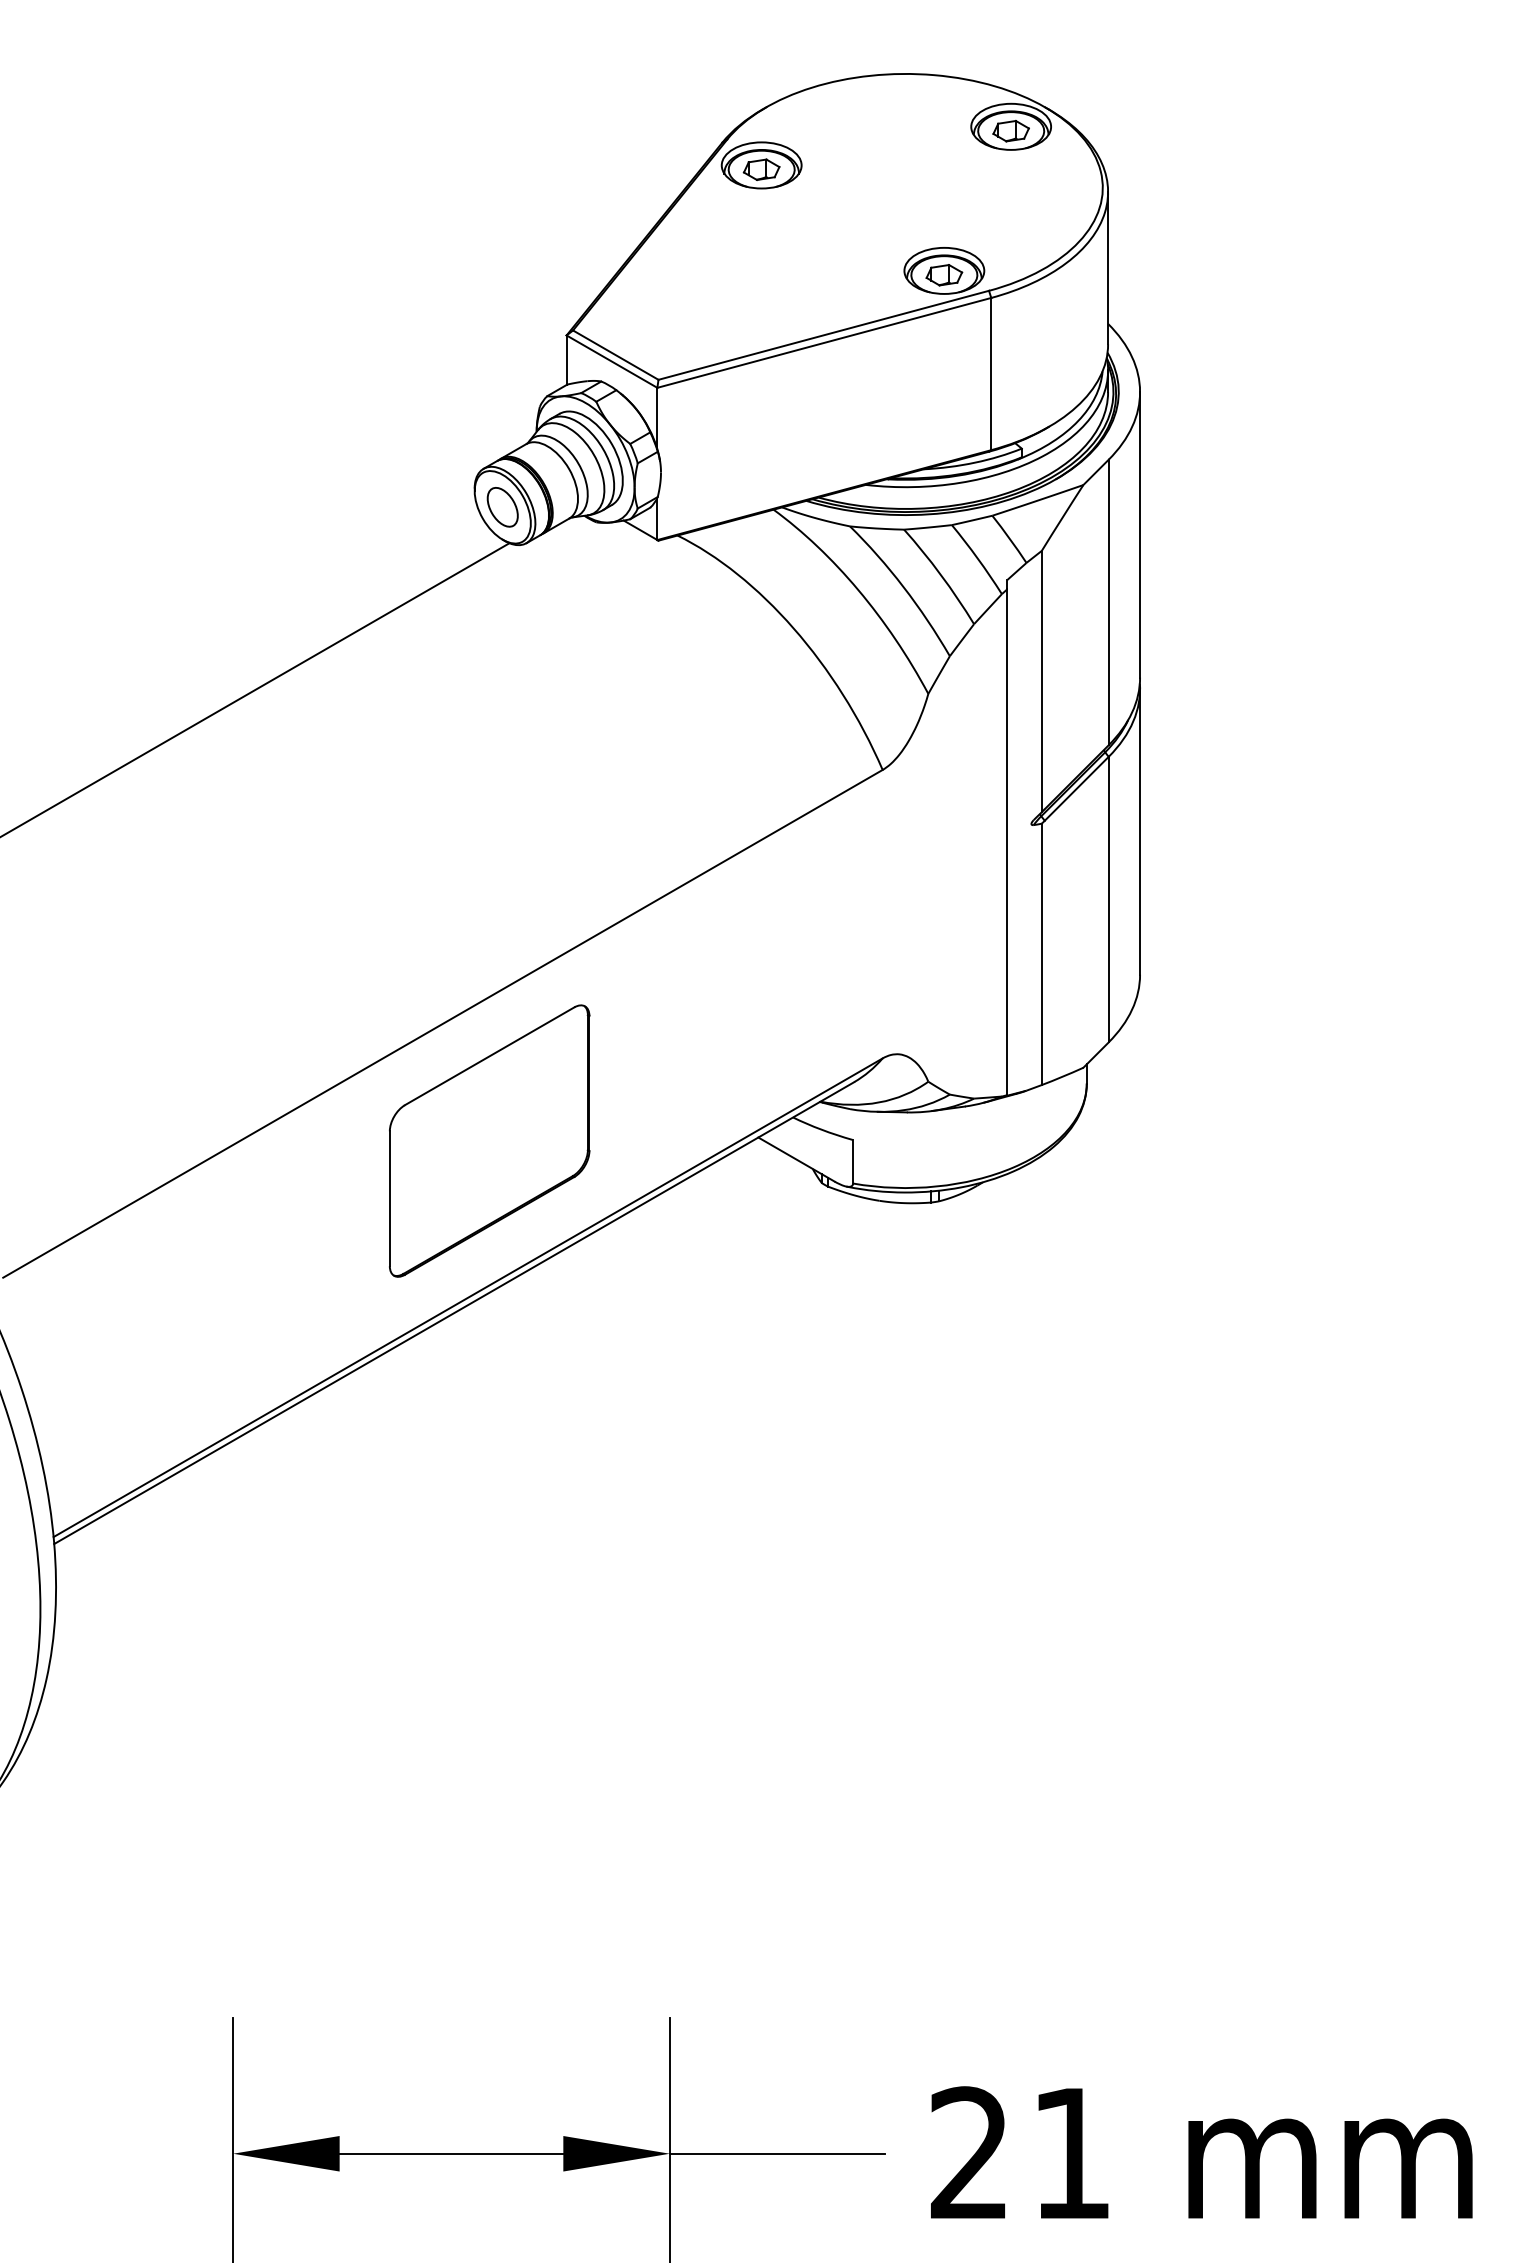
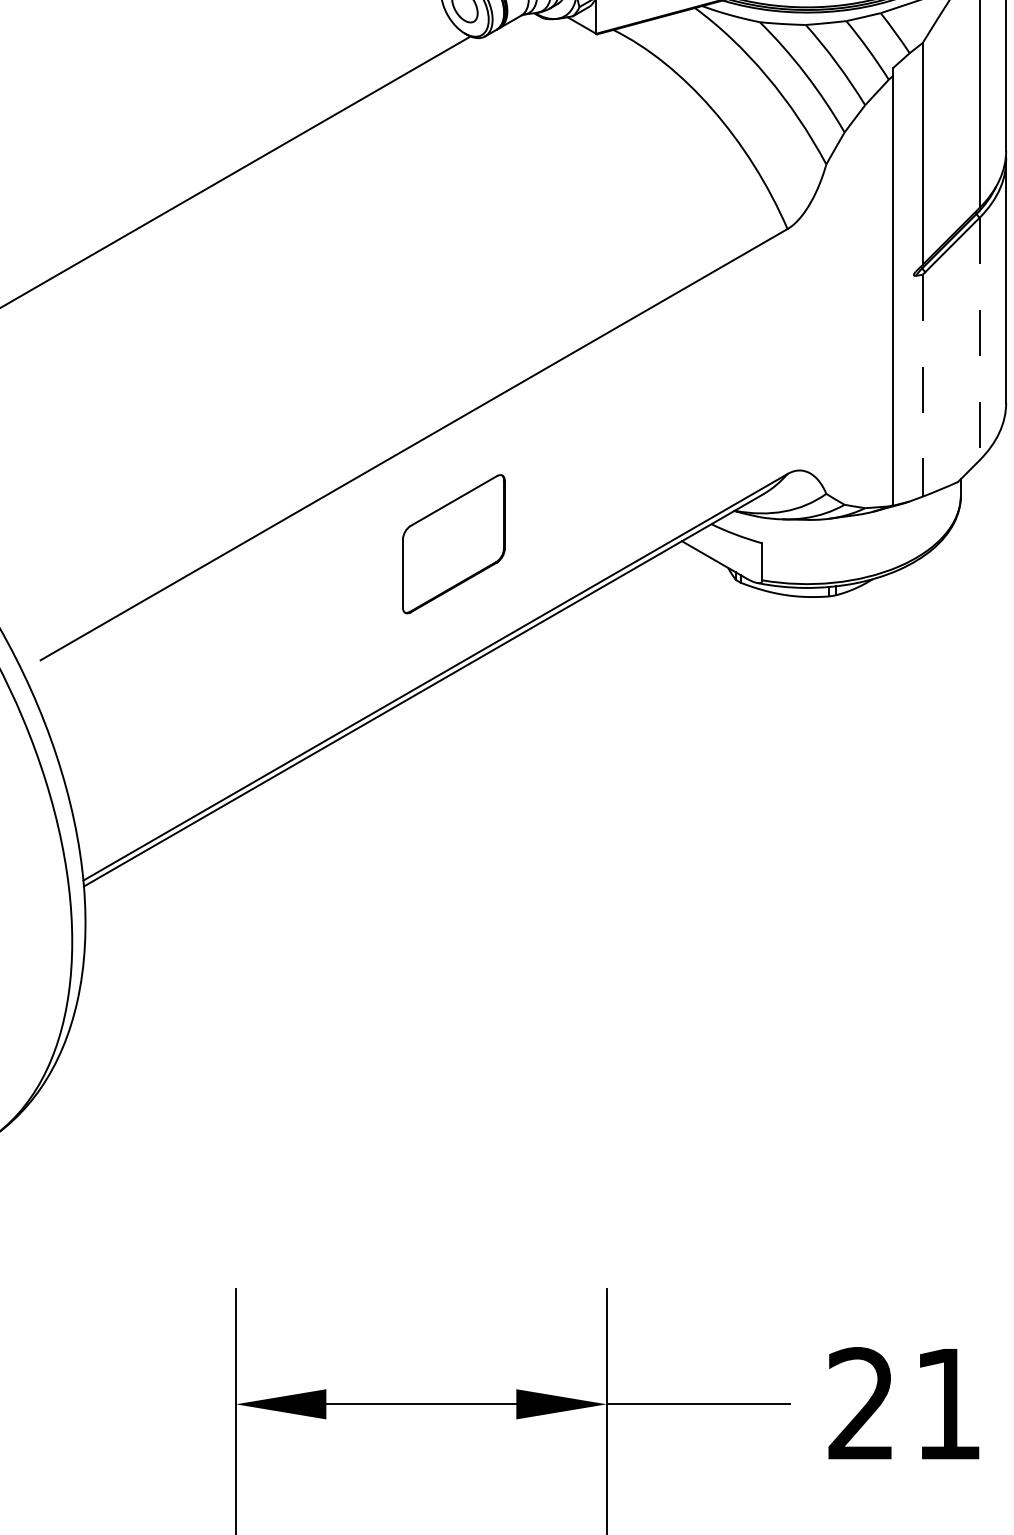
line: (1108, 899) -> (979, 339), solid -> dashed
line: (1041, 954) -> (922, 385), solid -> dashed
part: (489, 1140) -> (453, 543), size x0.6

